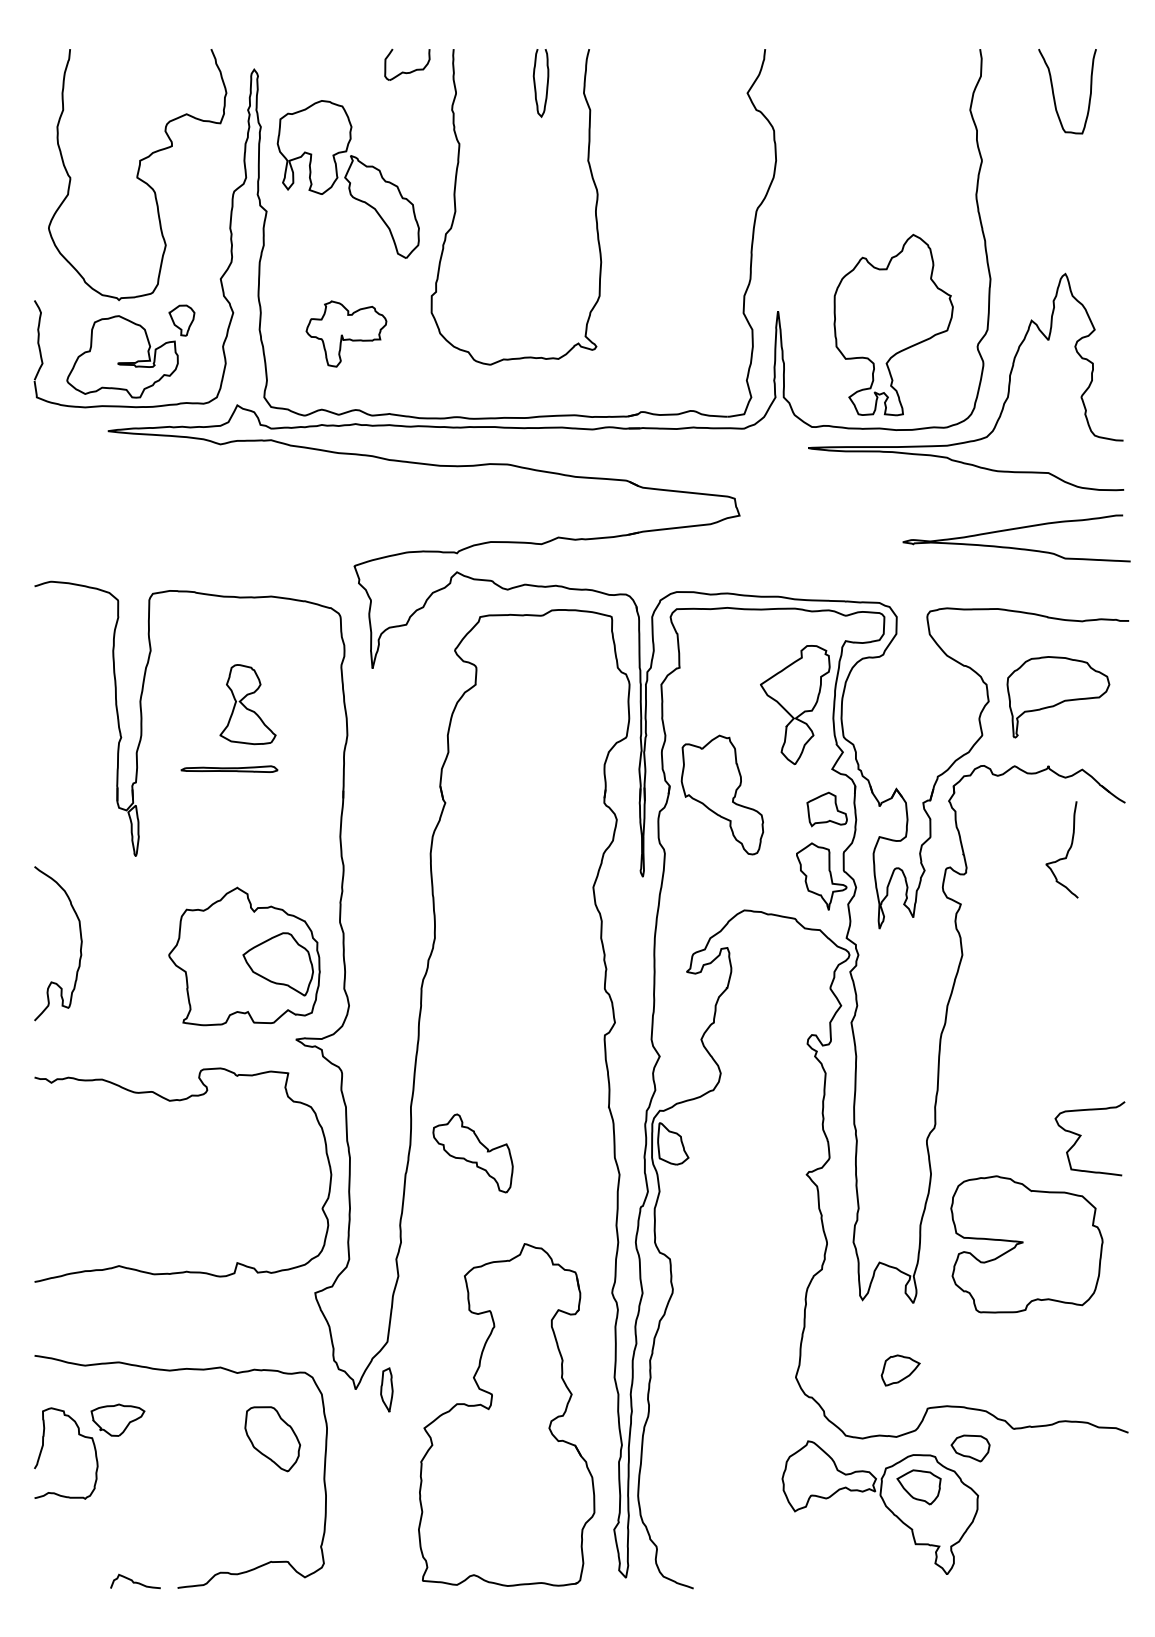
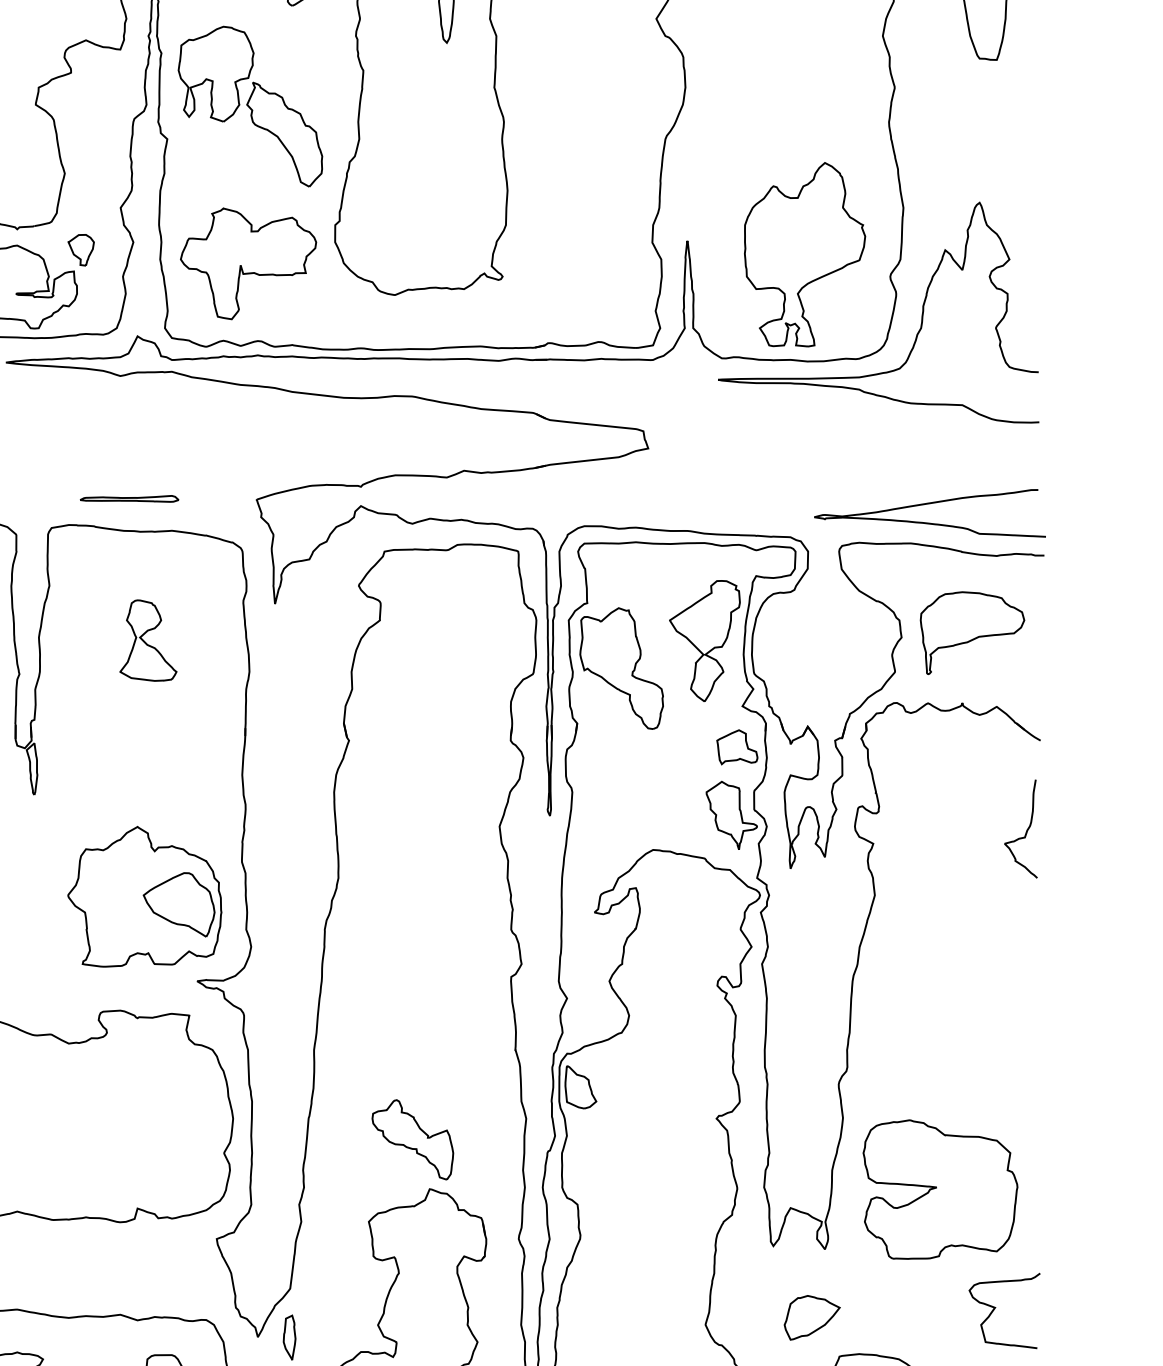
part: (346, 333) -> (248, 263), size x1.67
curve: (1012, 530) -> (925, 505), moved
part: (229, 768) -> (129, 498), moved
part: (722, 794) -> (621, 668), moved
curve: (1067, 850) -> (1026, 829), moved
curve: (1081, 1136) -> (995, 1308), moved
part: (472, 1153) -> (412, 1139), moved
part: (900, 1370) -> (811, 1317), size x1.43

